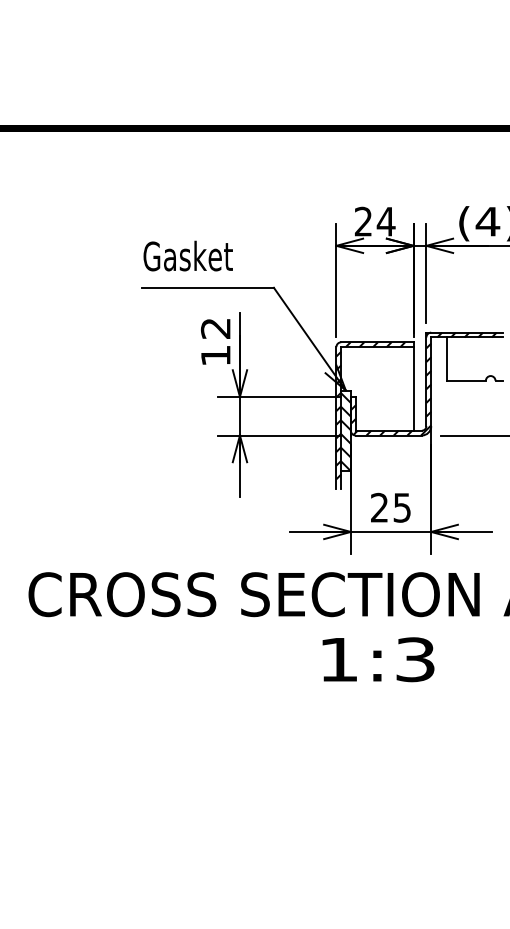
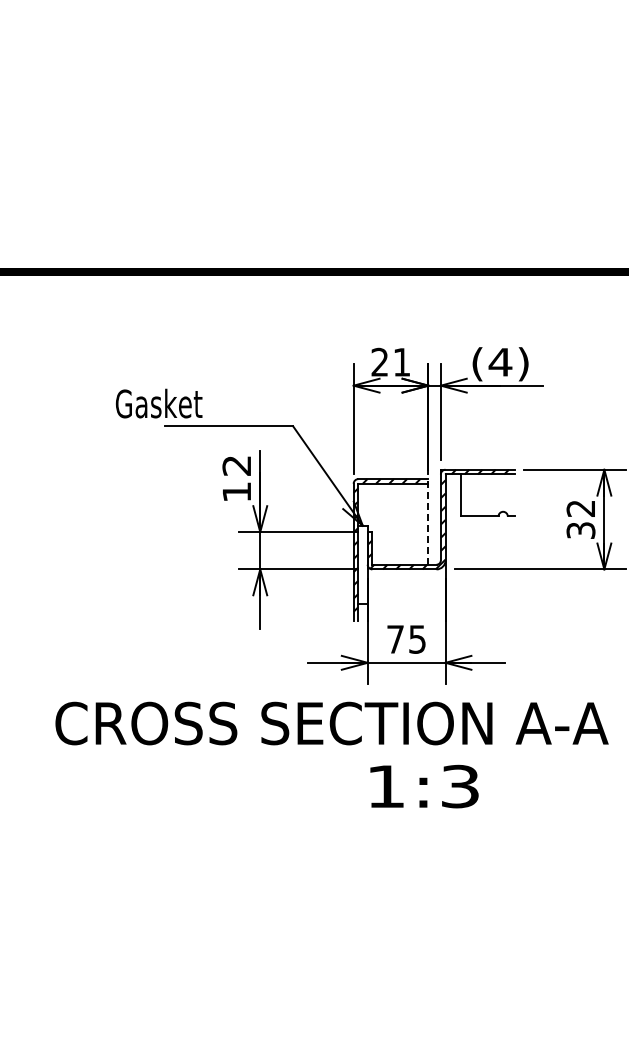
text: (385, 221) -> (401, 362), 24 -> 21
text: (188, 255) -> (159, 403), moved
line: (413, 386) -> (428, 521), solid -> dashed
hatch: (345, 431) -> (362, 565), removed
text: (379, 507) -> (395, 639), 25 -> 75
text: (378, 659) -> (424, 786), moved

